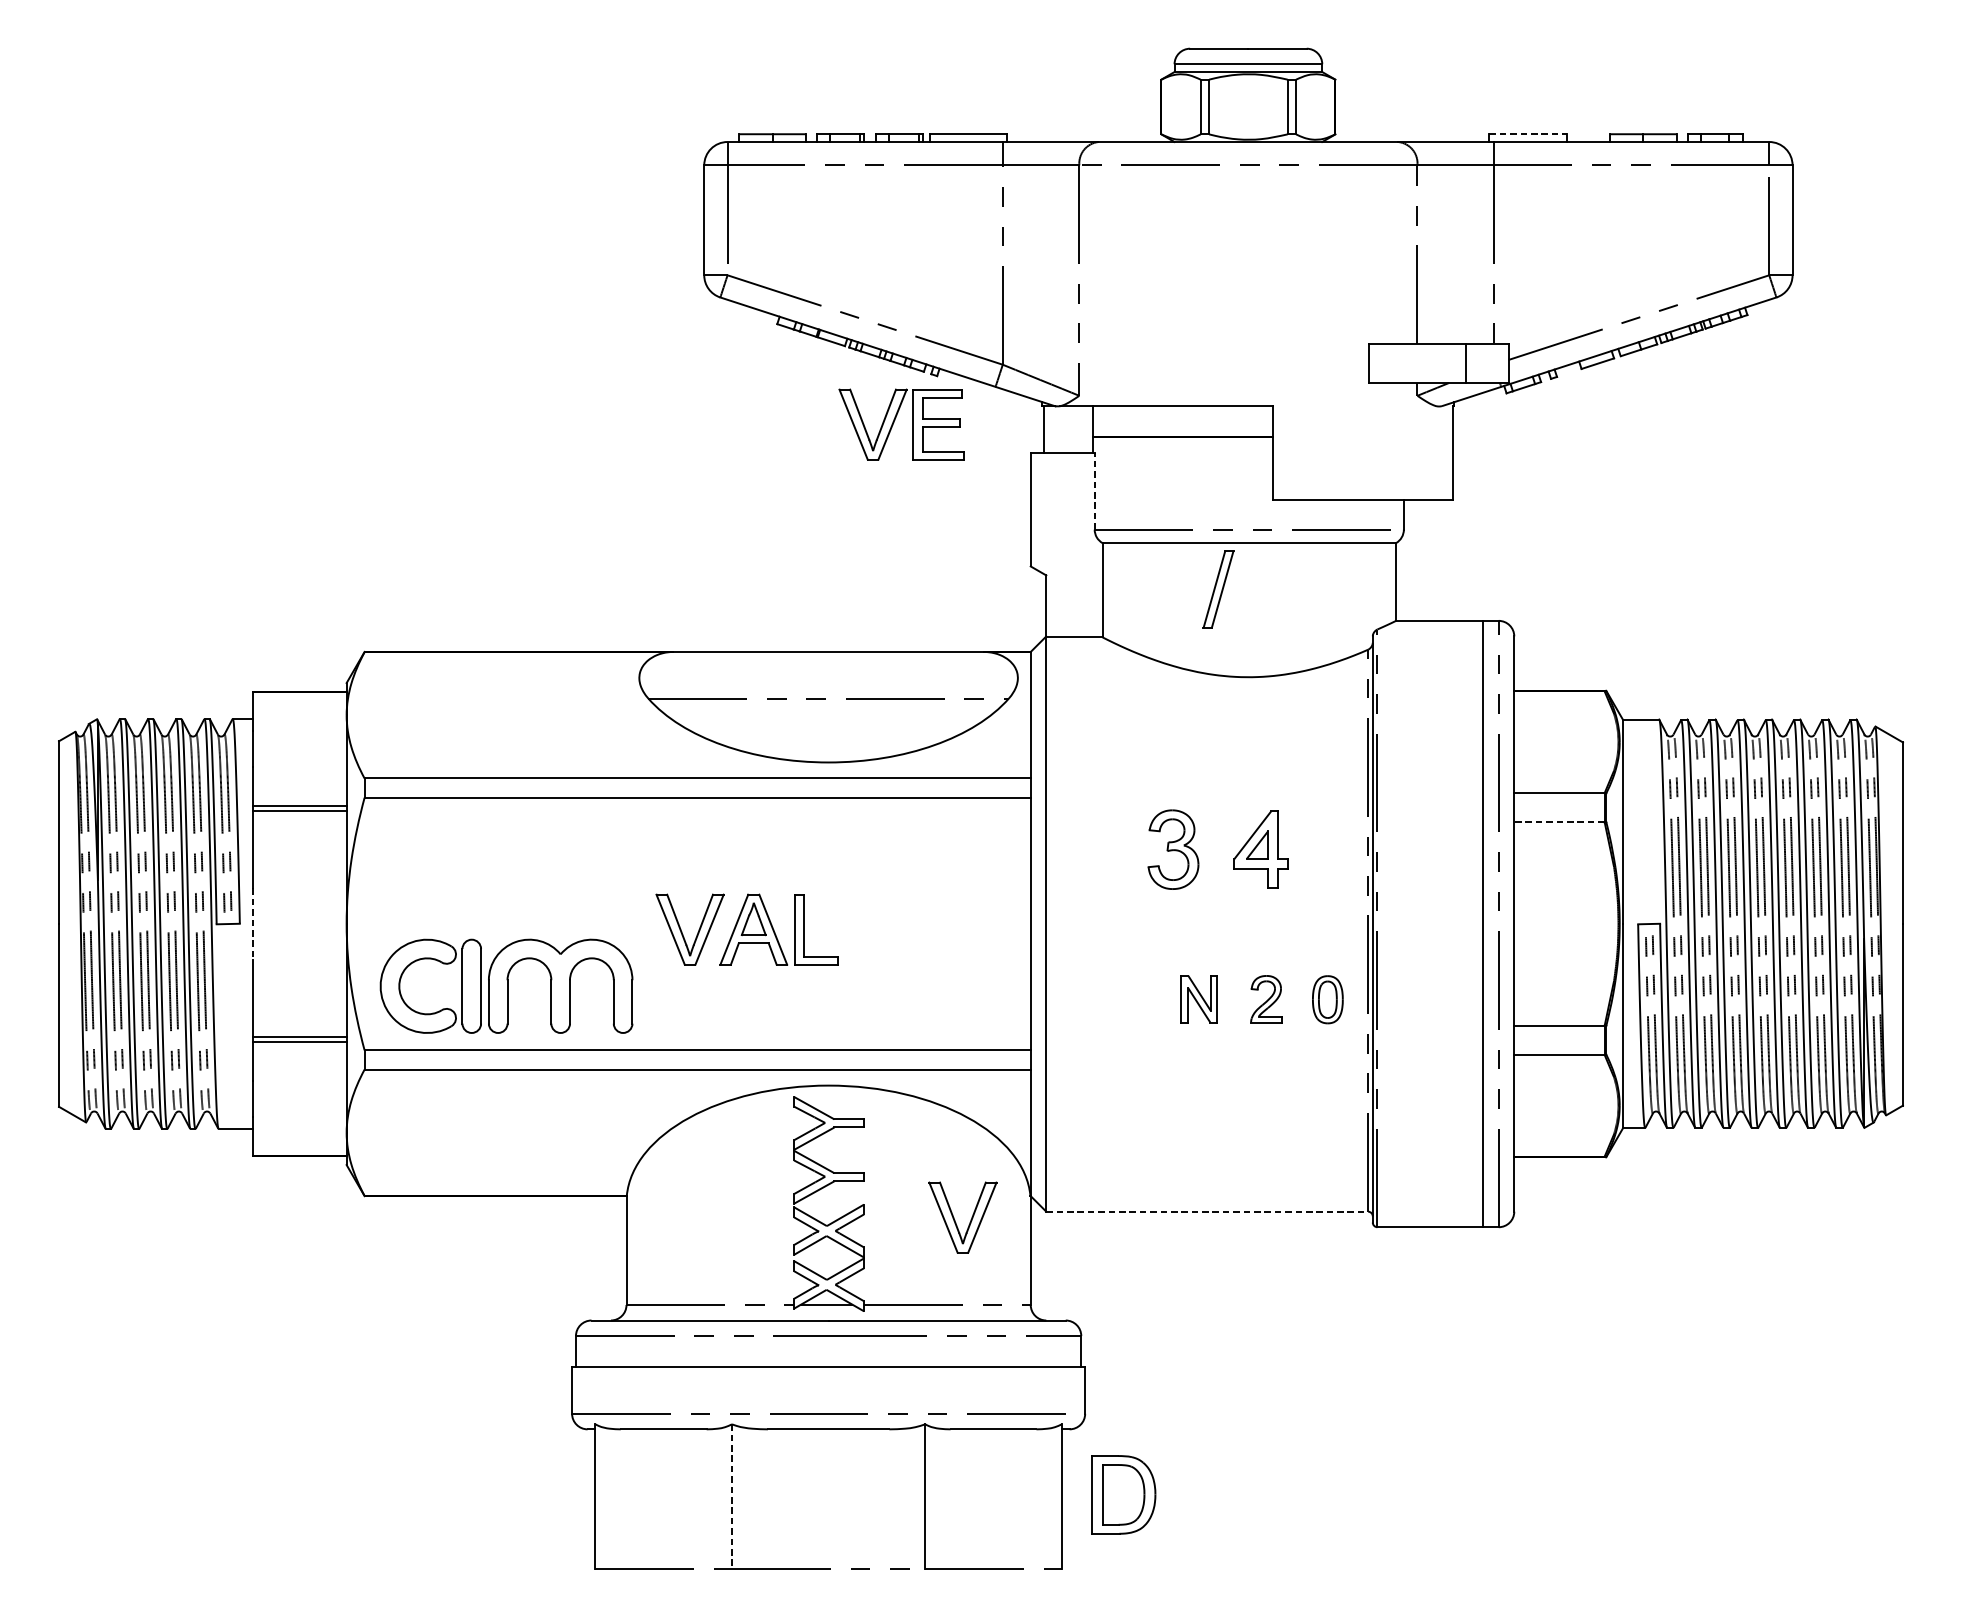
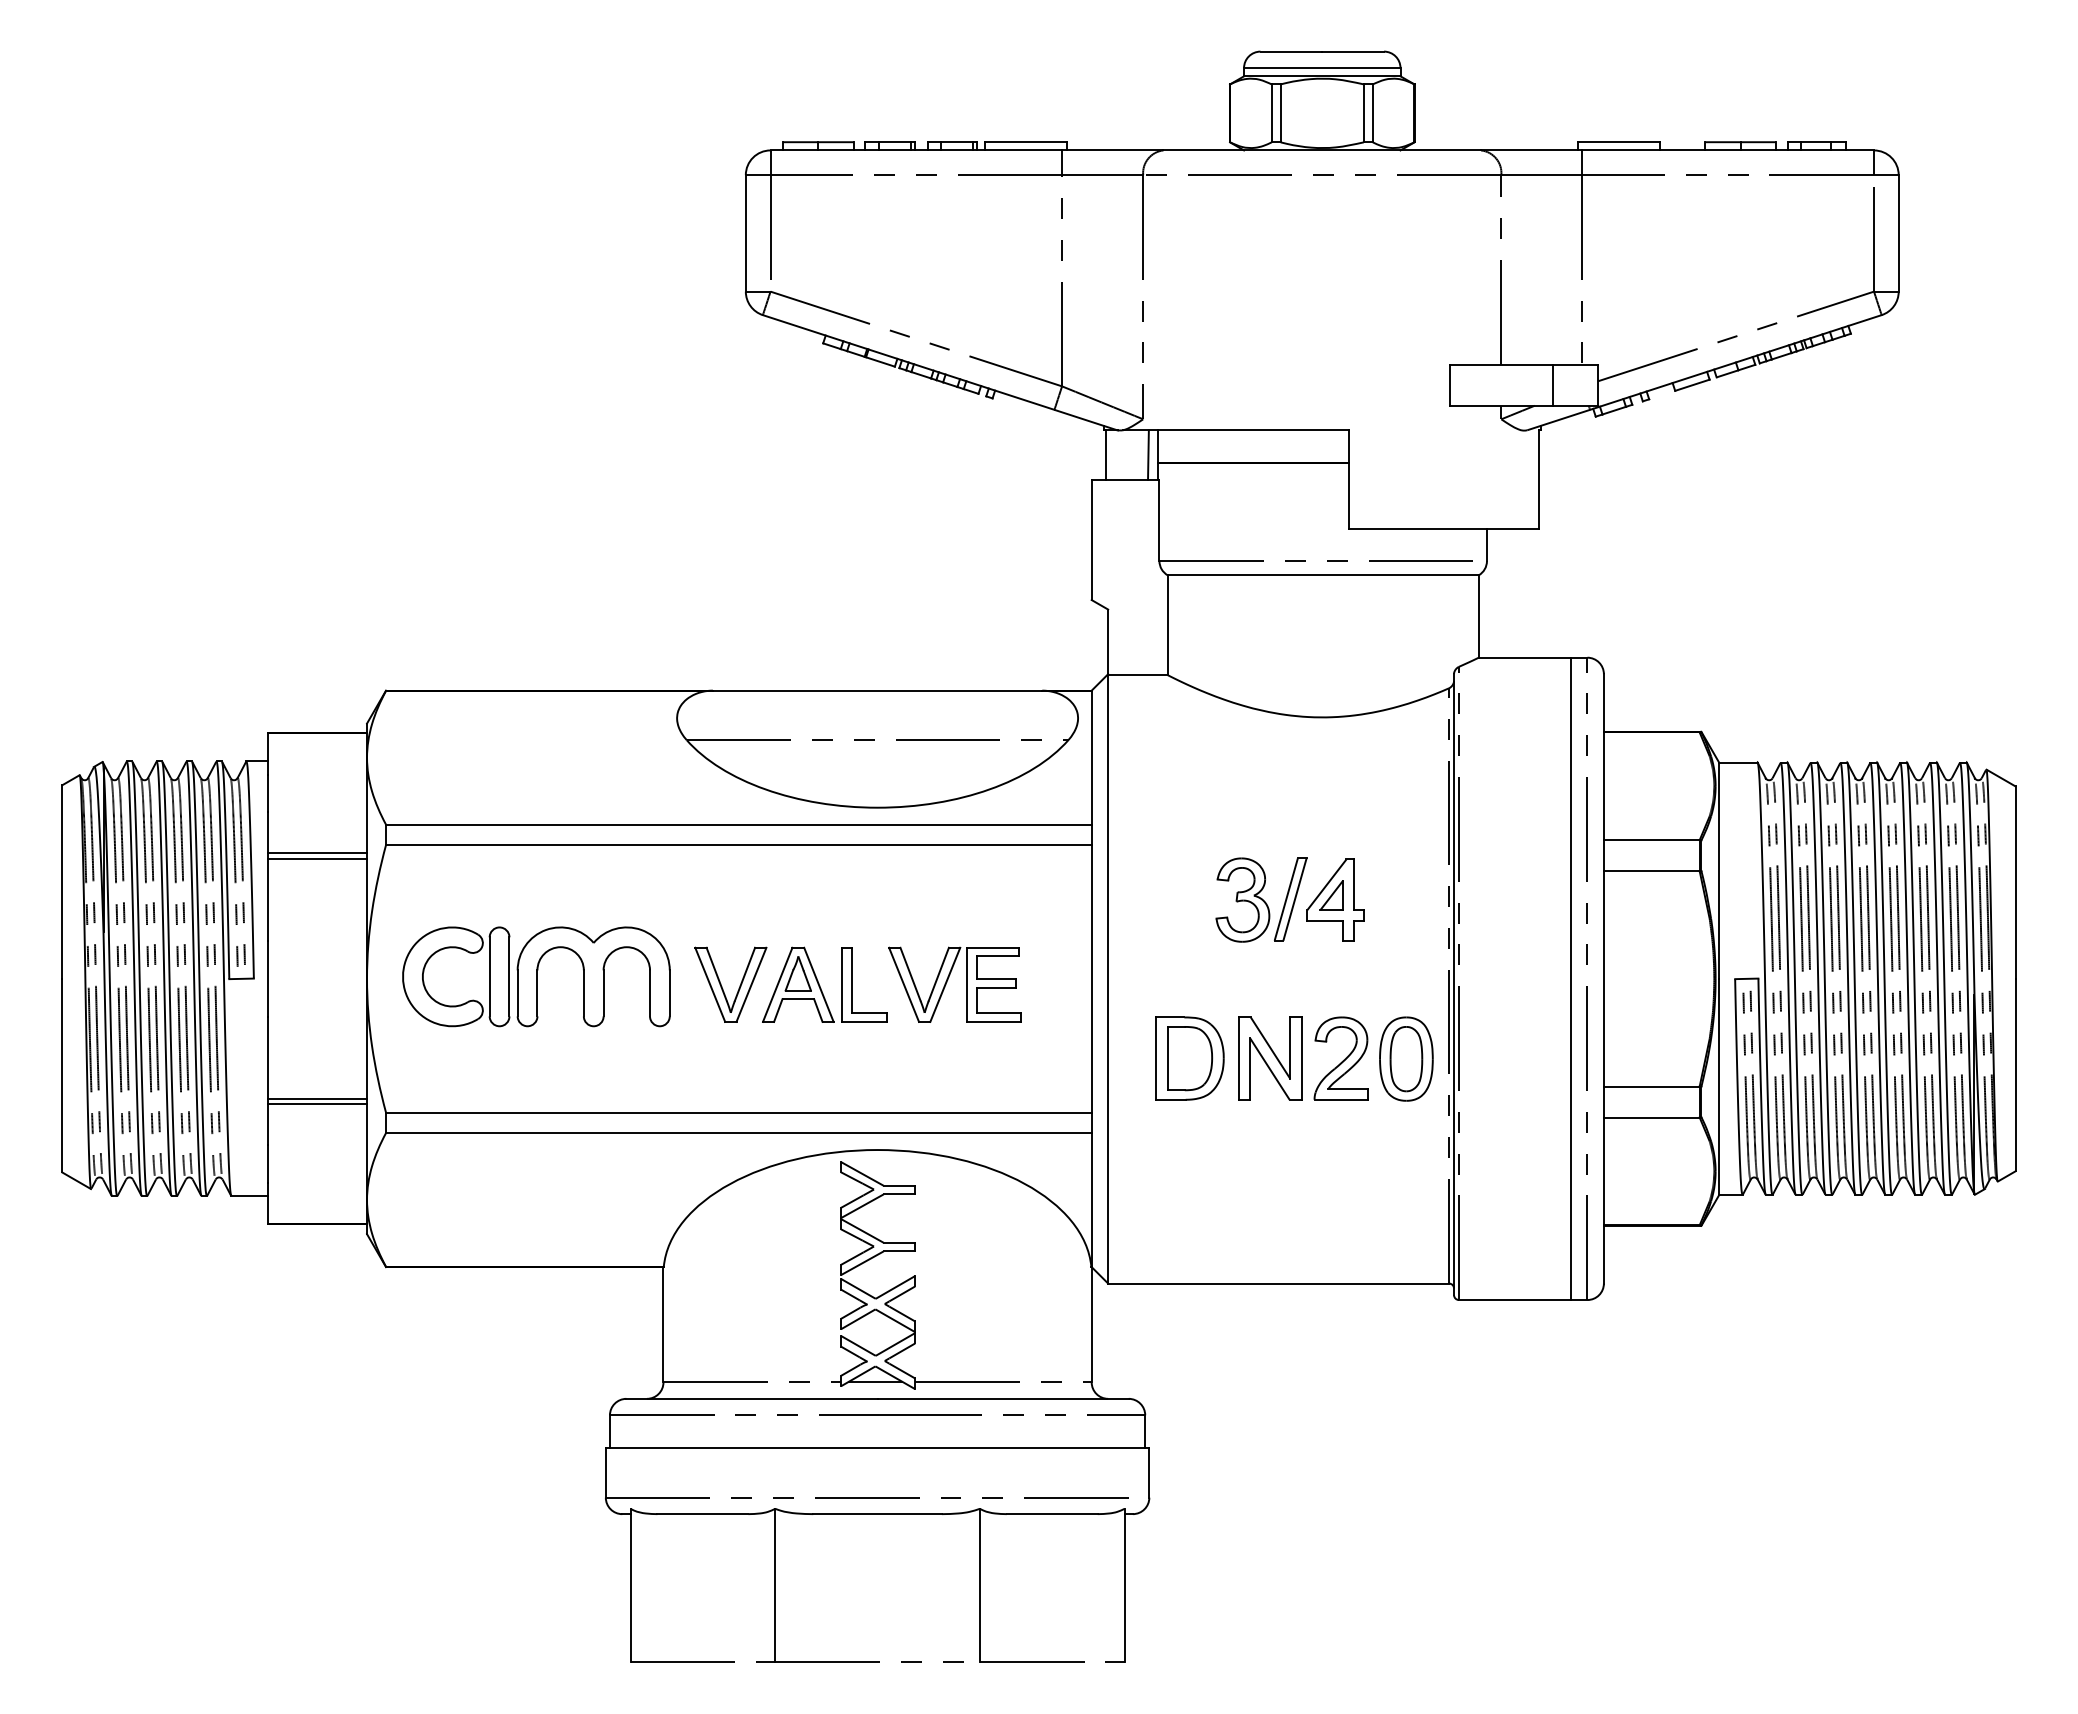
line: (1528, 134) -> (1619, 142), dashed -> solid
part: (895, 420) -> (948, 980), moved
line: (1084, 429) -> (1148, 454), added
line: (1094, 491) -> (1159, 520), dashed -> solid
part: (1218, 589) -> (1290, 899), moved
line: (1559, 822) -> (1651, 871), dashed -> solid
line: (253, 923) -> (268, 978), dashed -> solid
part: (506, 986) -> (536, 976), moved
part: (1199, 999) -> (1270, 1058), size x1.67
part: (1265, 999) -> (1340, 1058), size x1.67
part: (1327, 999) -> (1406, 1058), size x1.67
line: (1208, 1211) -> (1279, 1283), dashed -> solid
part: (955, 1219) -> (1011, 1291), removed
part: (1123, 1494) -> (1189, 1058), moved
line: (732, 1496) -> (775, 1585), dashed -> solid

